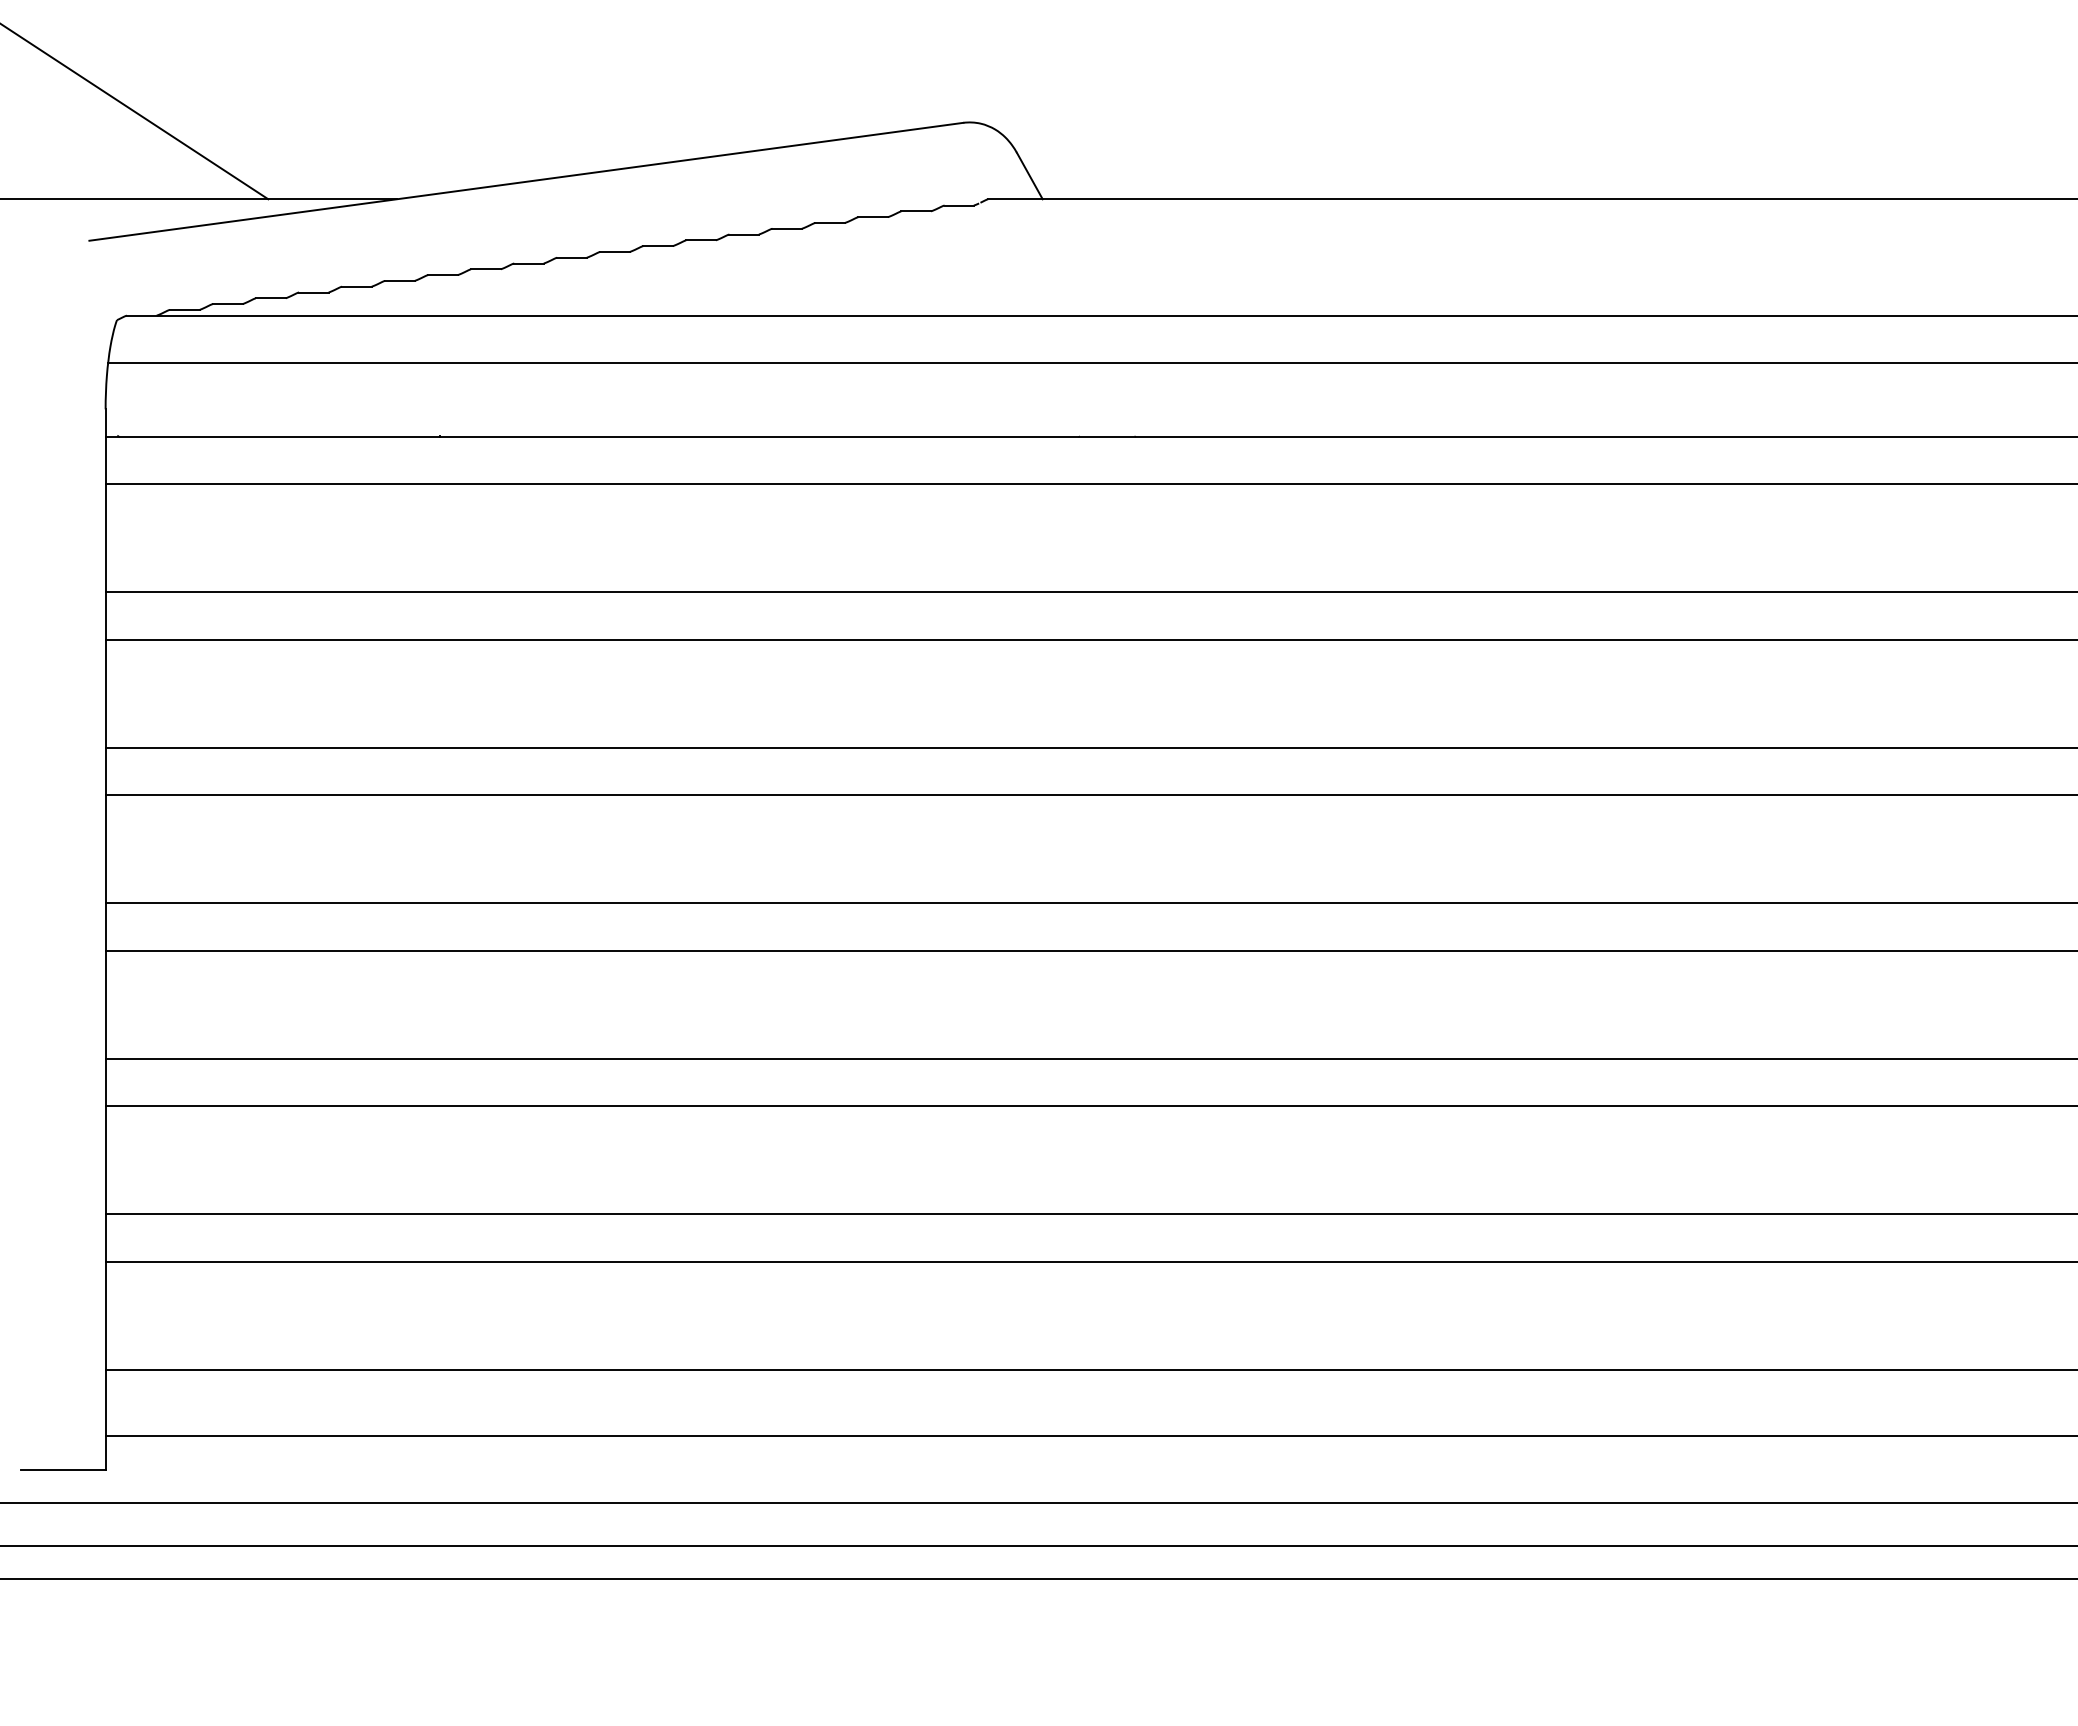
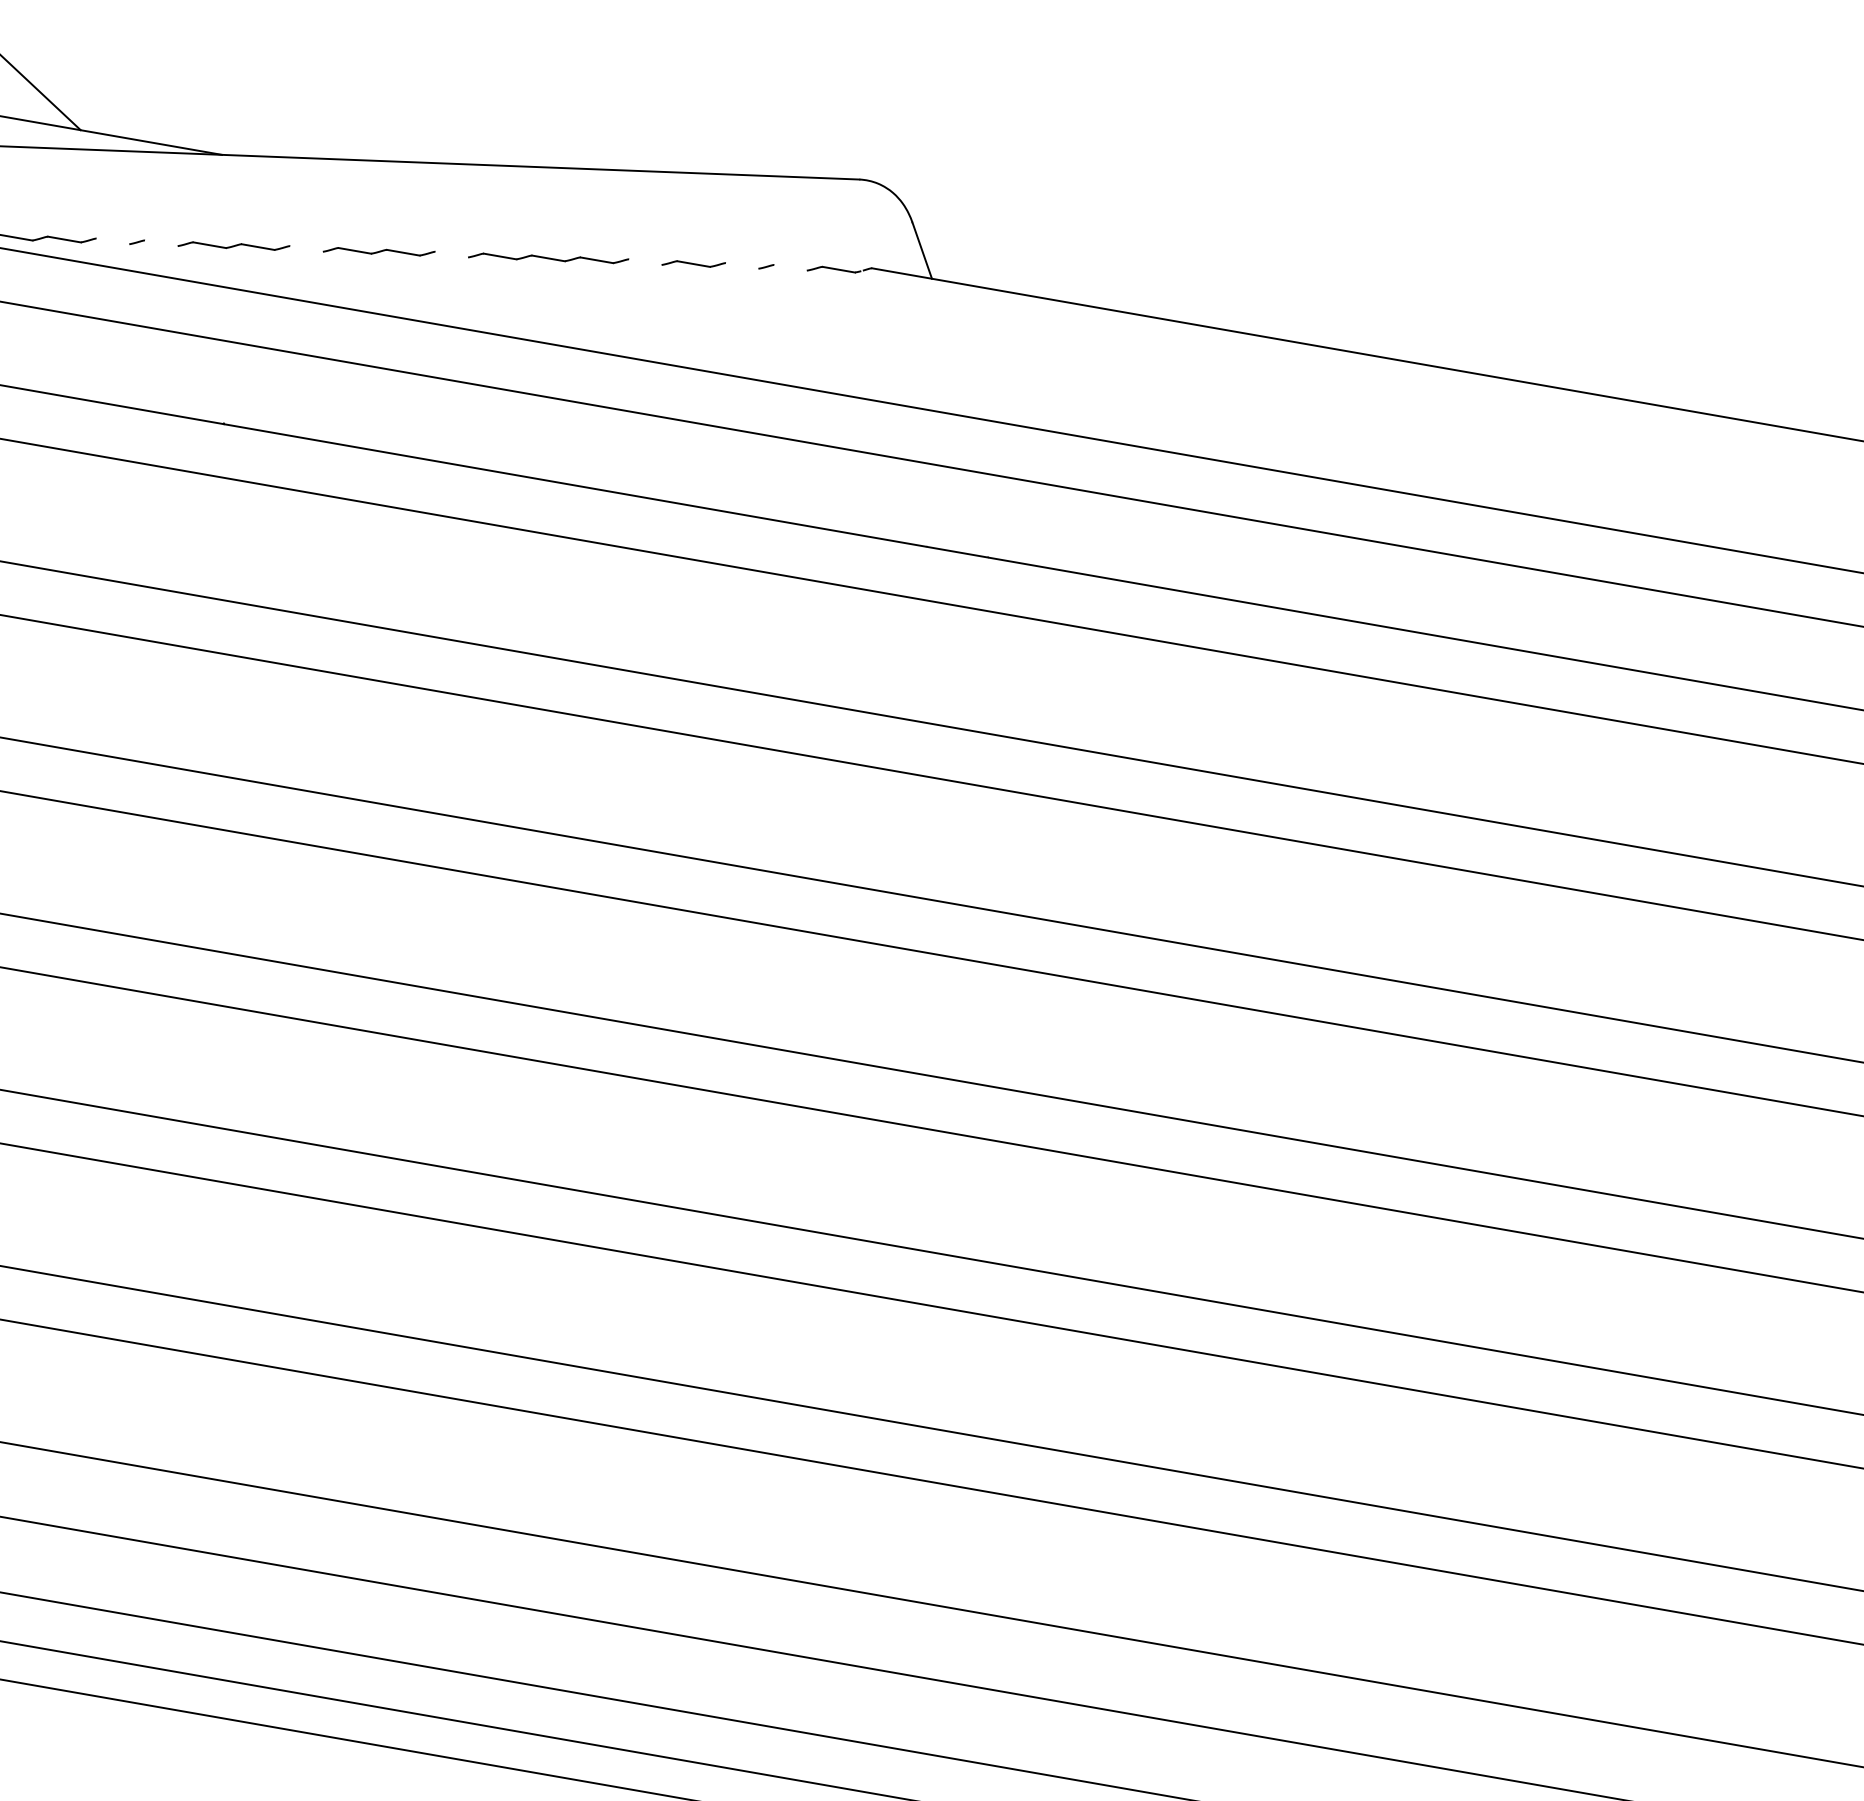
line: (915, 211) -> (789, 267), removed
line: (872, 217) -> (741, 266), removed
line: (786, 228) -> (644, 261), removed
line: (614, 251) -> (451, 254), removed
line: (485, 269) -> (306, 249), removed
line: (356, 286) -> (160, 242), removed
line: (313, 292) -> (112, 241), removed

